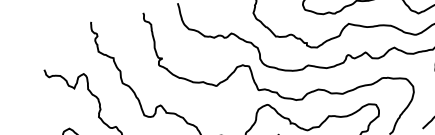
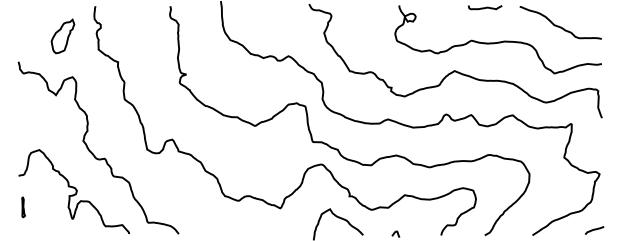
part: (71, 46) -> (62, 36), added

